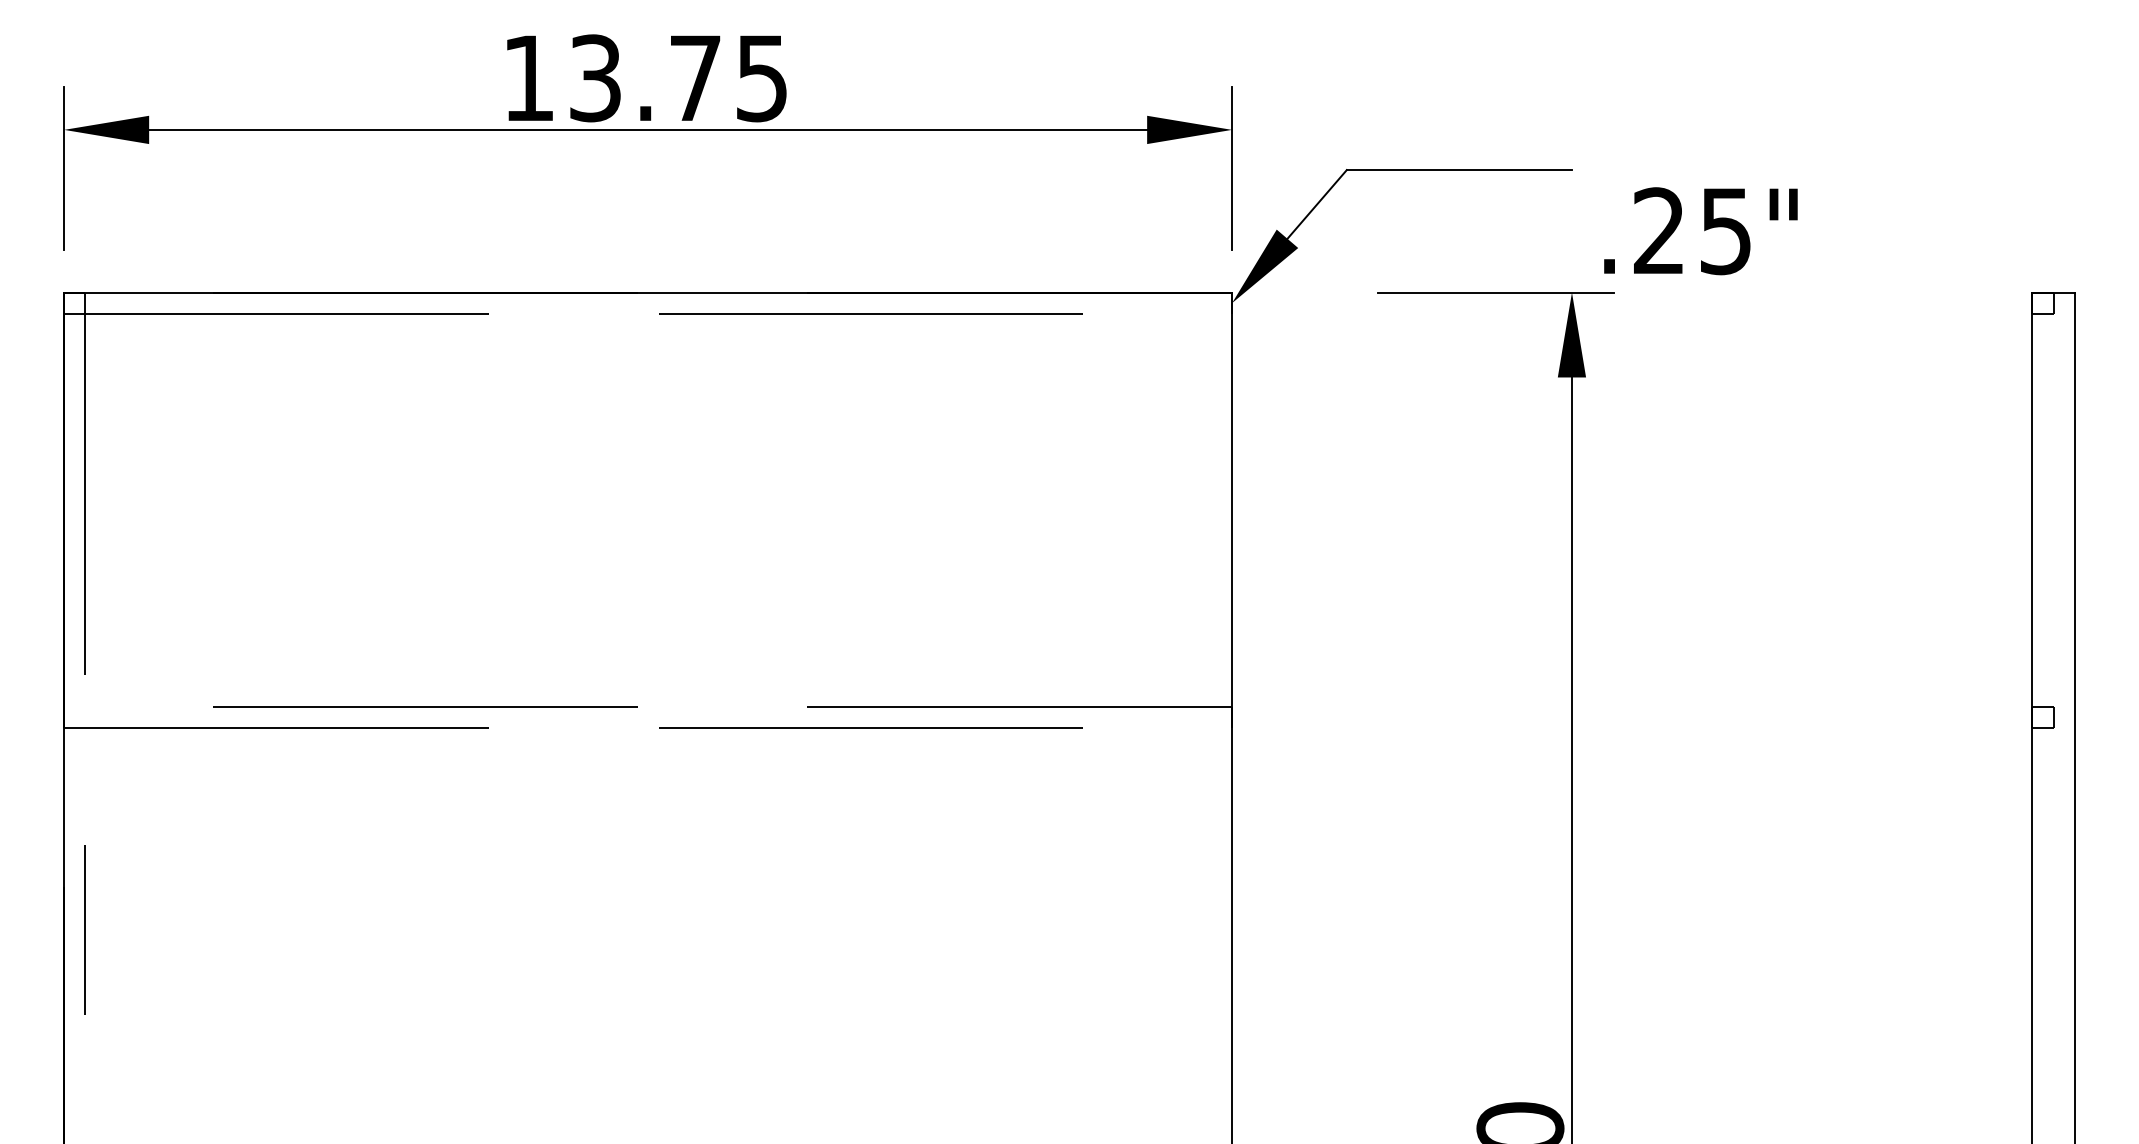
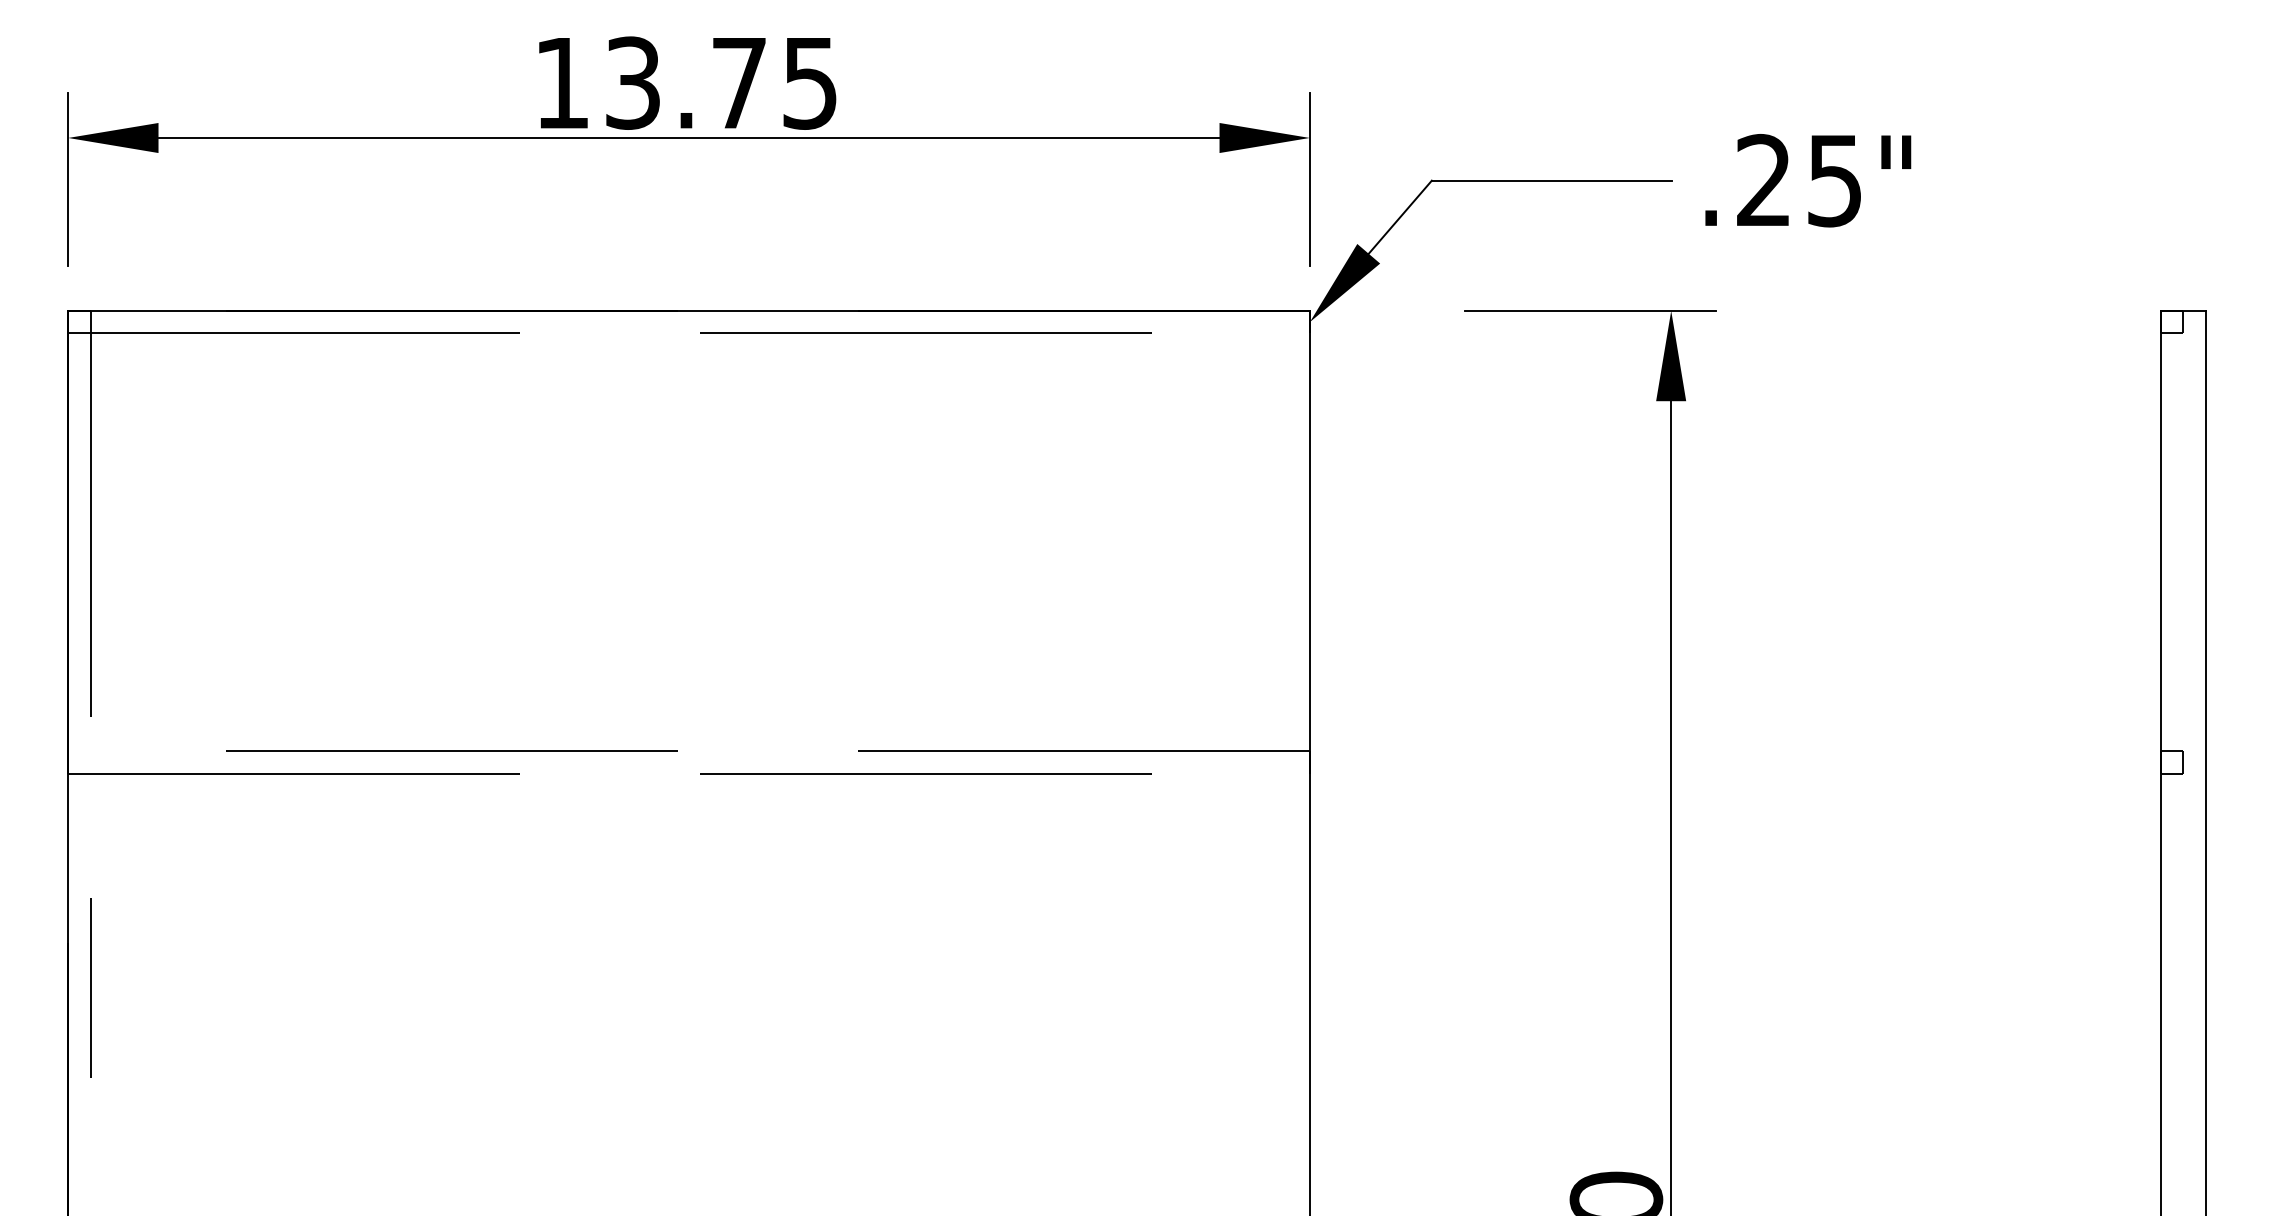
text: (1701, 231) -> (1808, 180), moved

